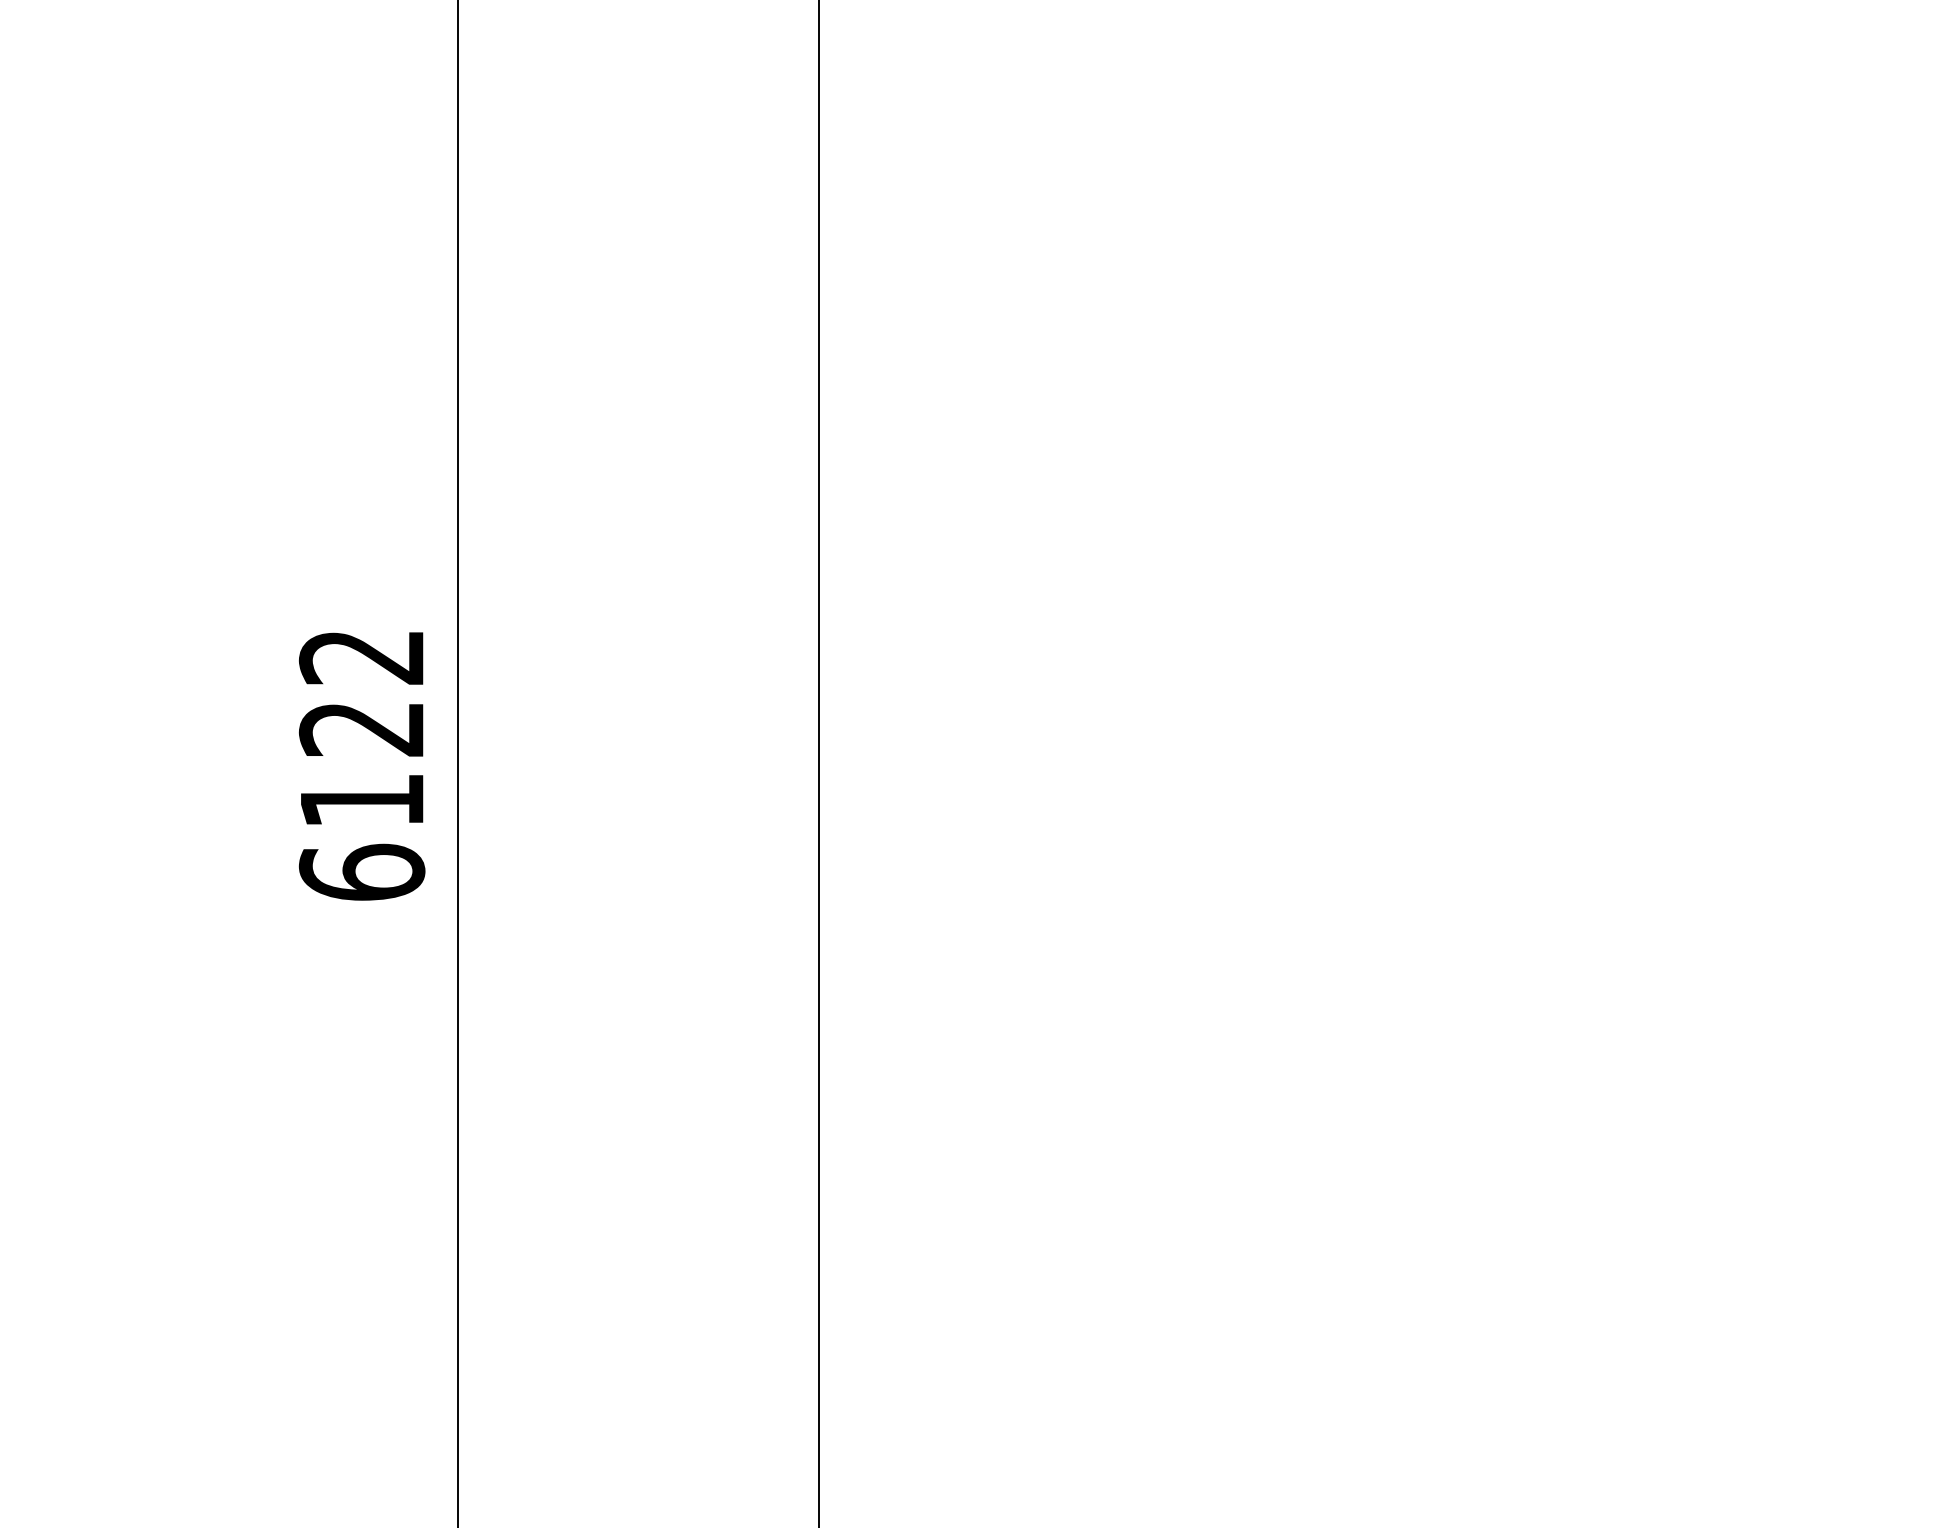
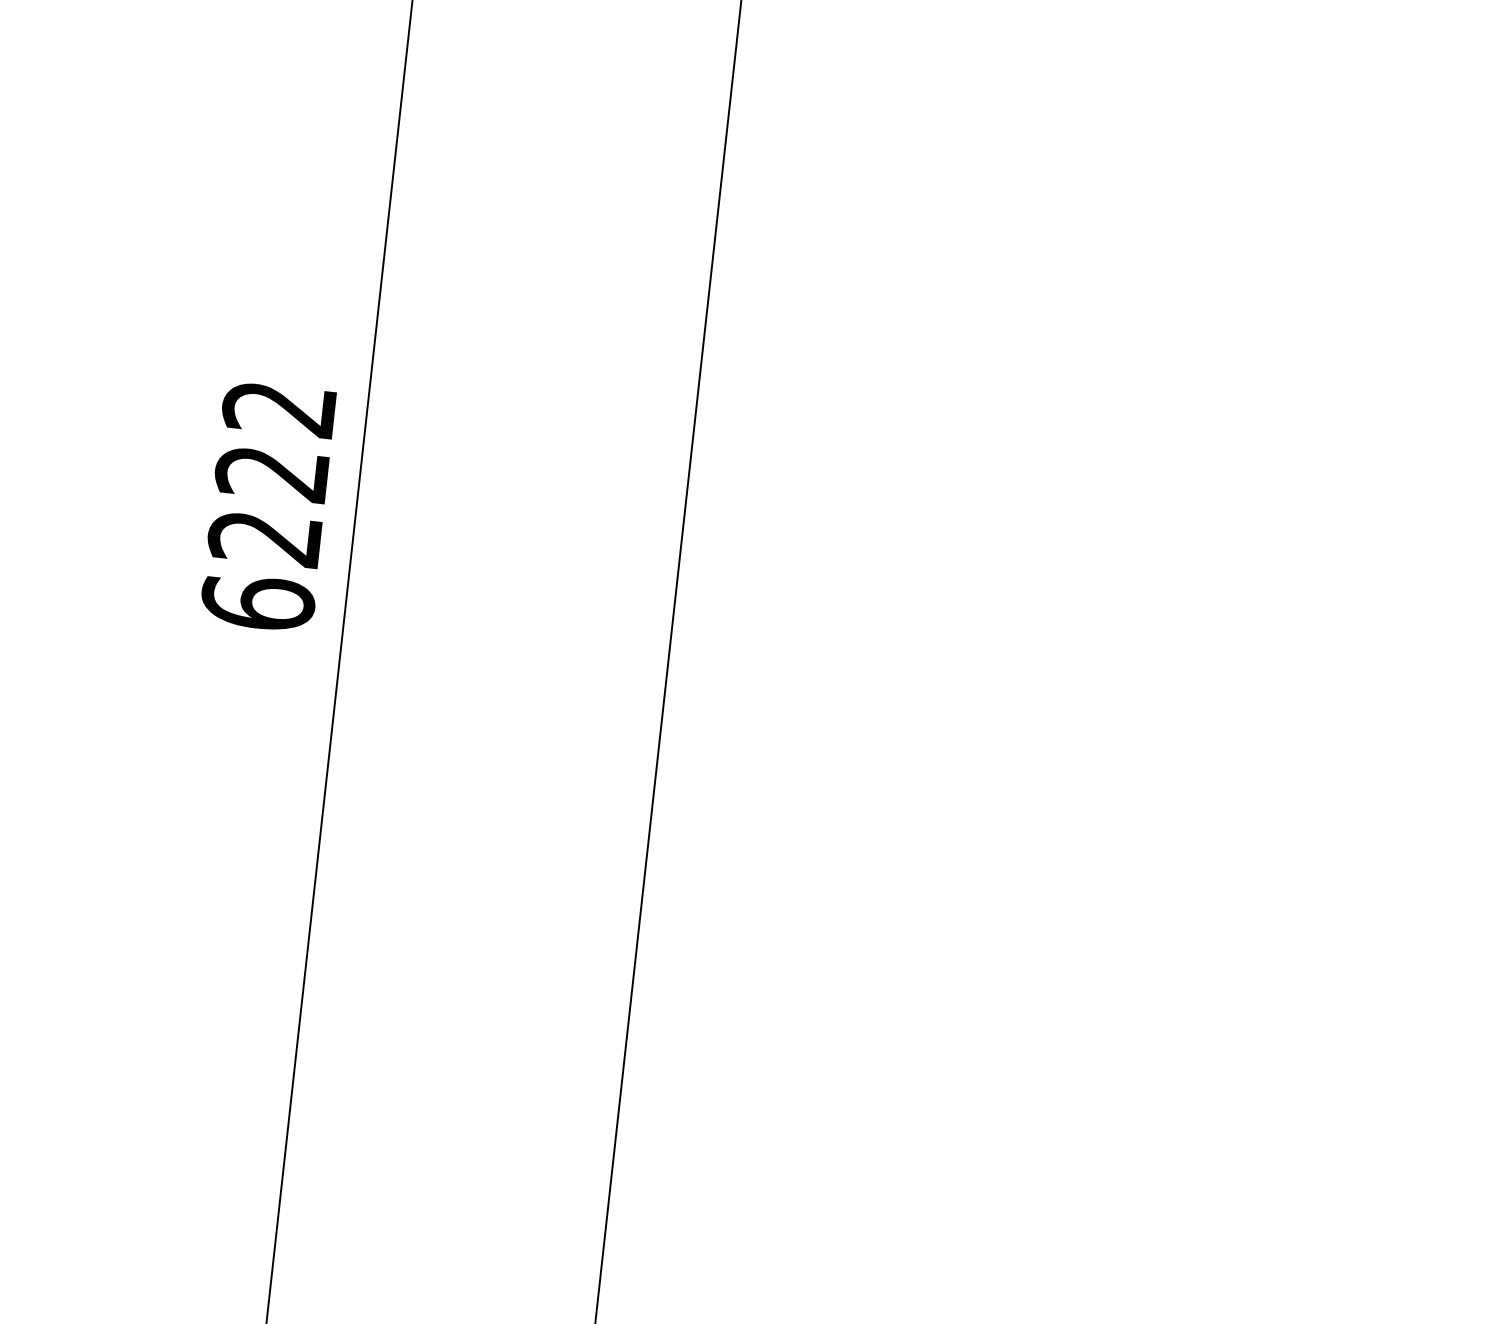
text: (360, 801) -> (263, 538), 6122 -> 6222

